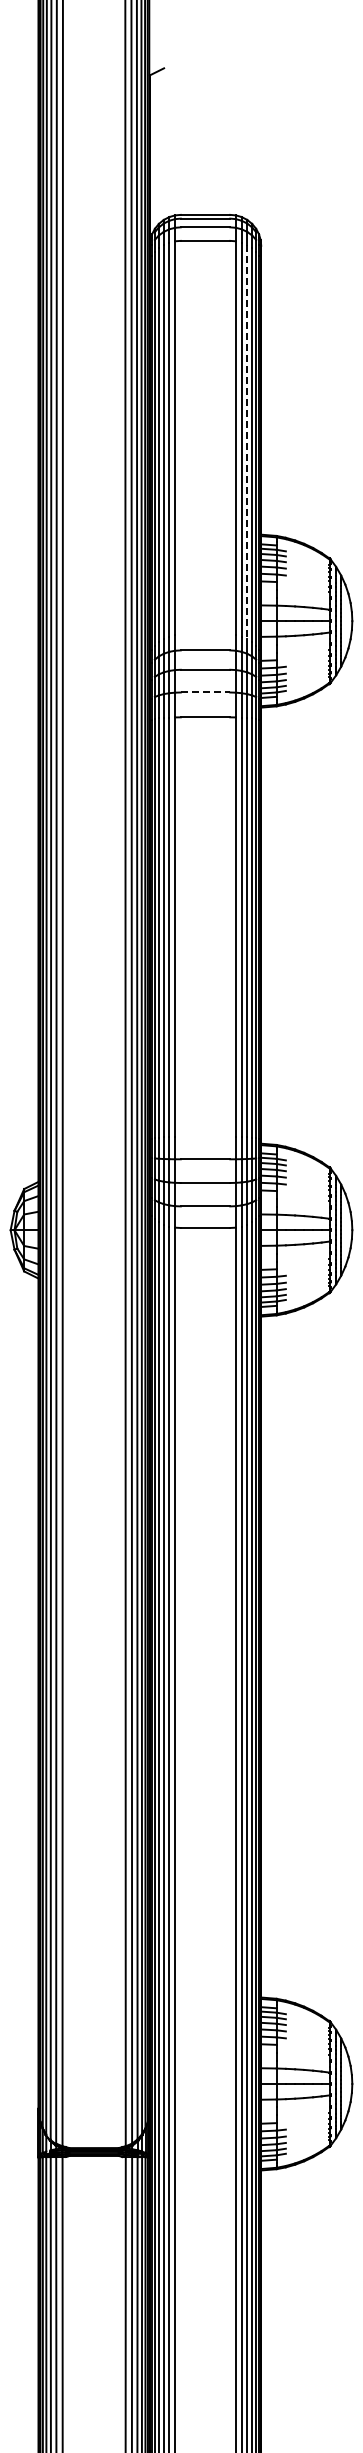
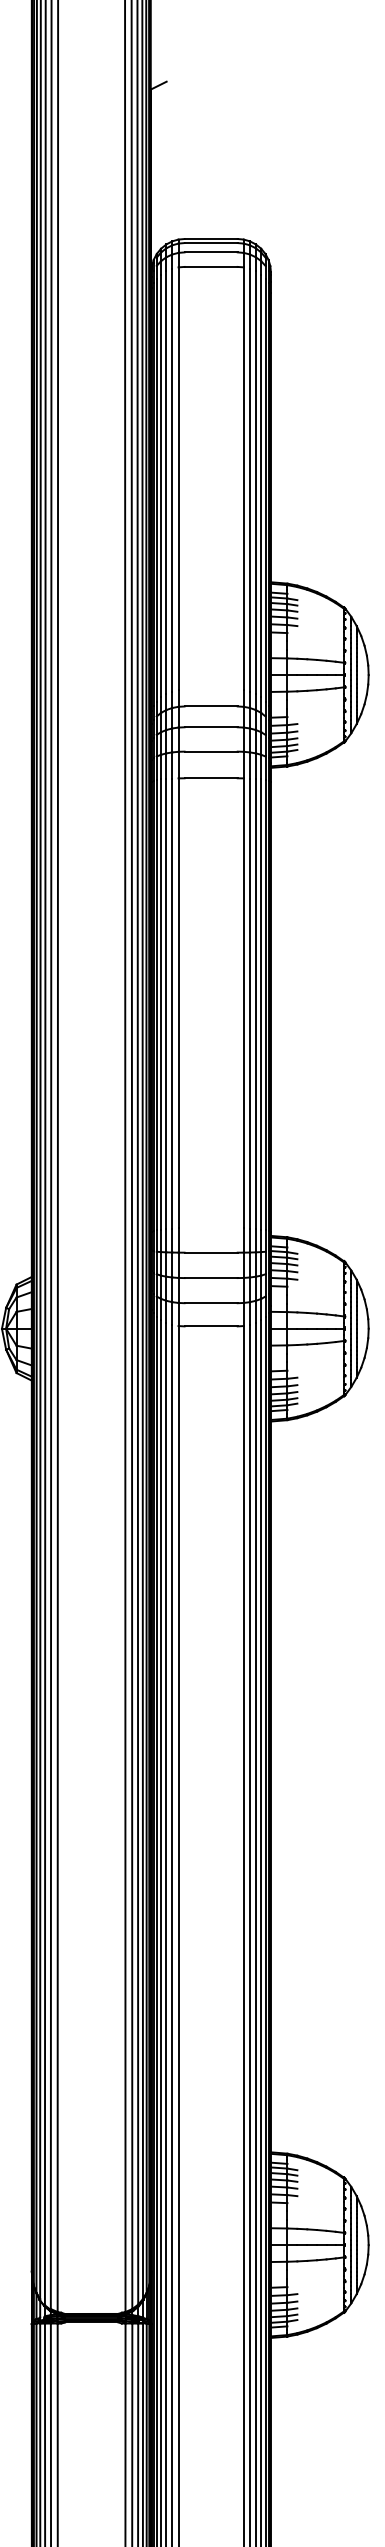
line: (247, 442) -> (256, 483), dashed -> solid
line: (205, 692) -> (211, 751), dashed -> solid

